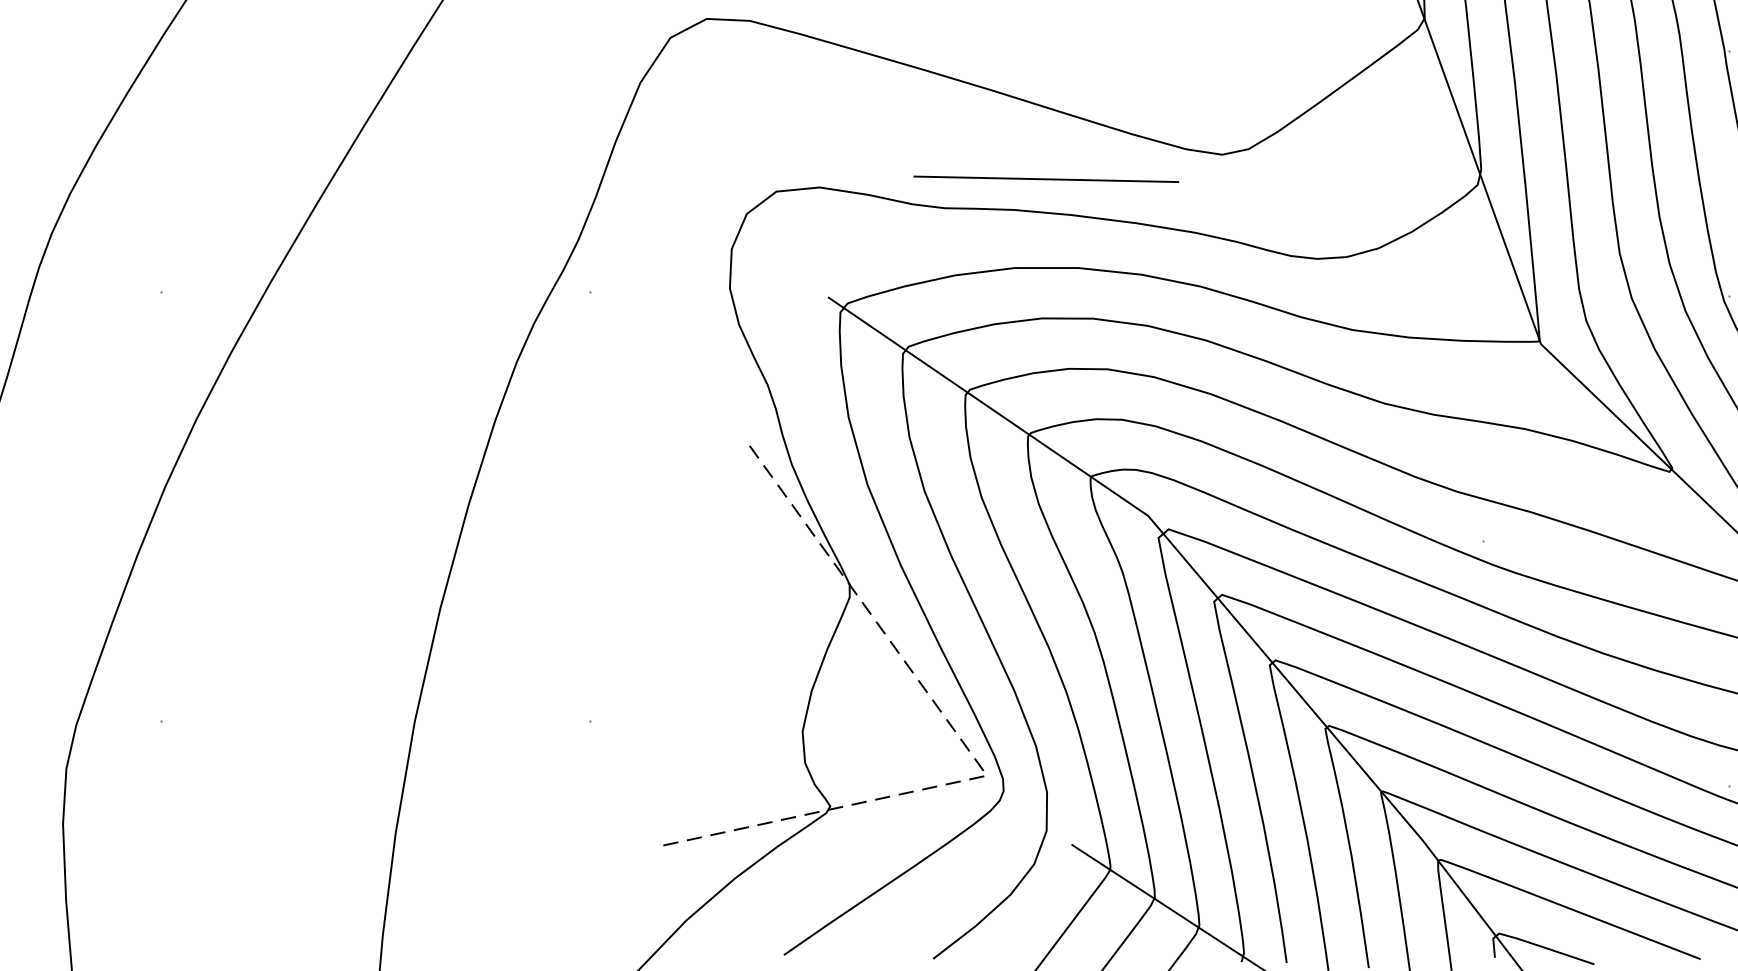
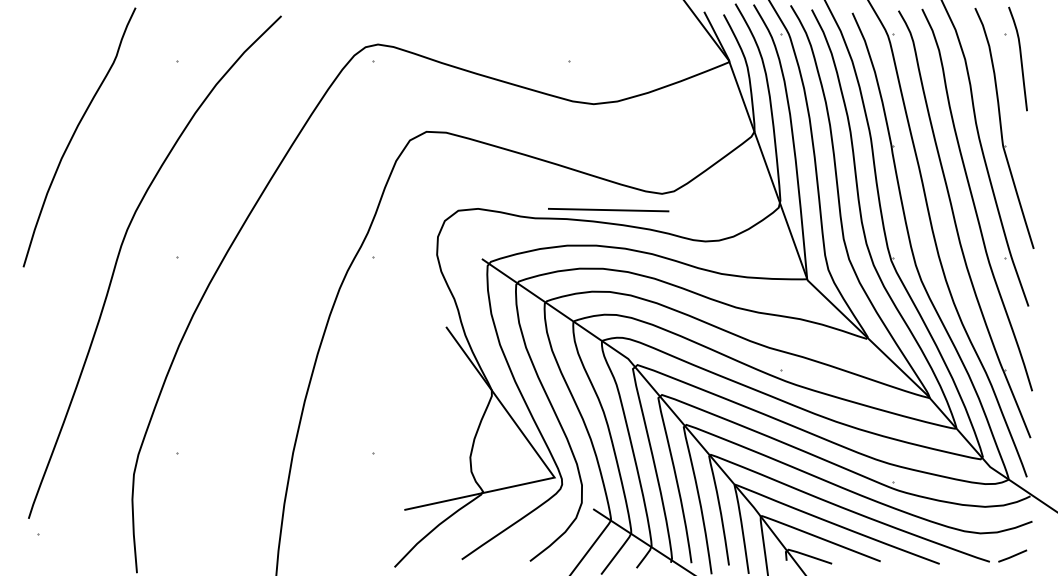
line: (1045, 180) -> (608, 210), moved
line: (967, 749) -> (545, 465), dashed -> solid

